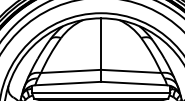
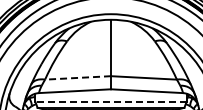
line: (71, 71) -> (78, 77), solid -> dashed
line: (100, 92) -> (110, 101), solid -> dashed

